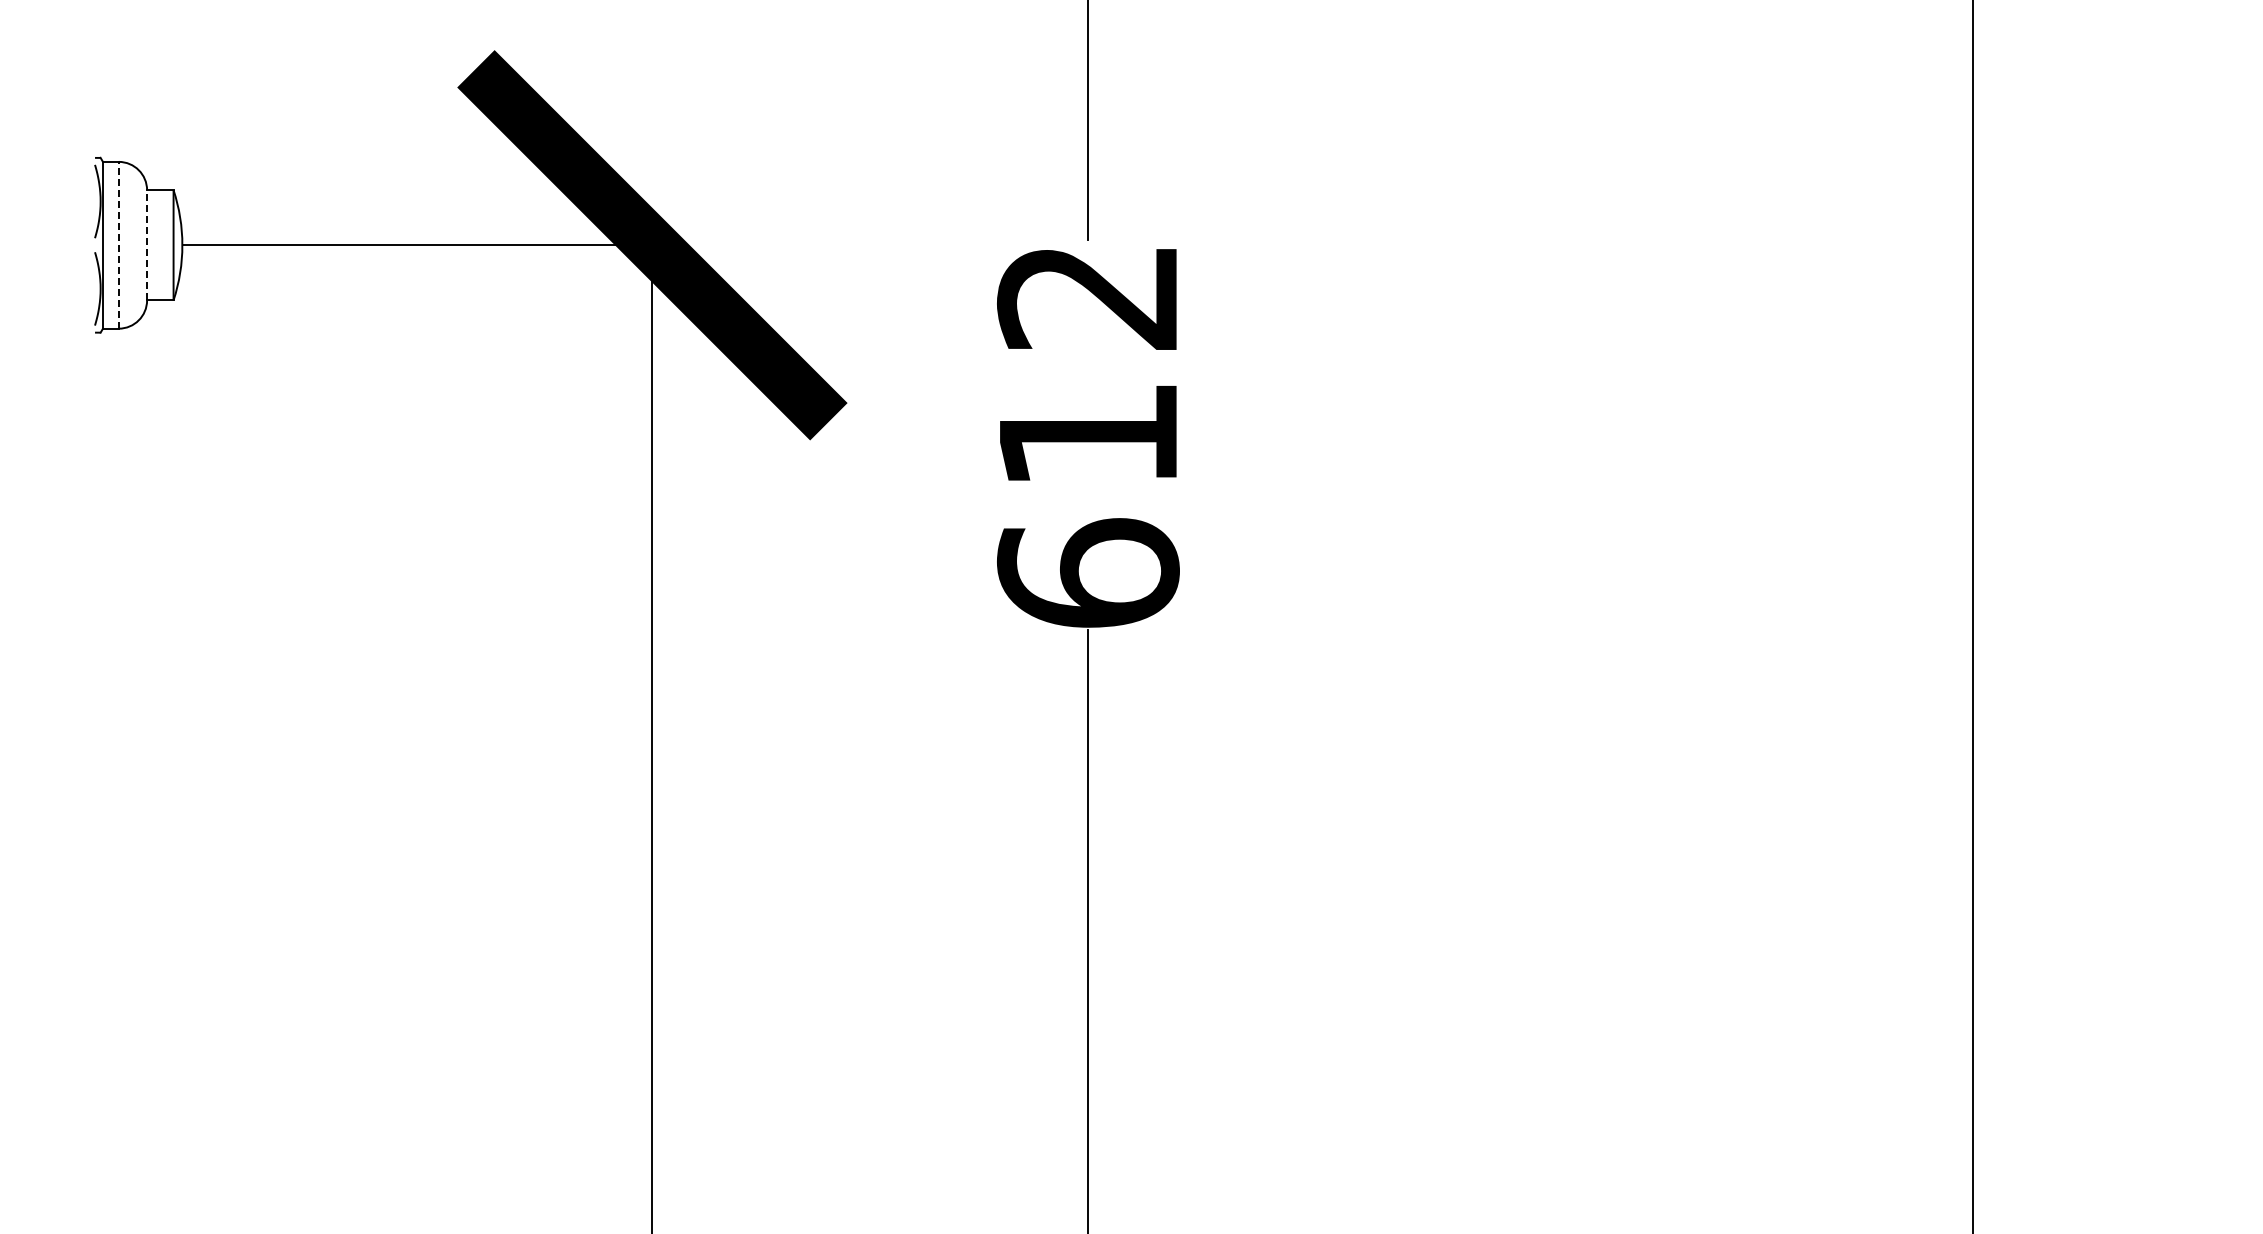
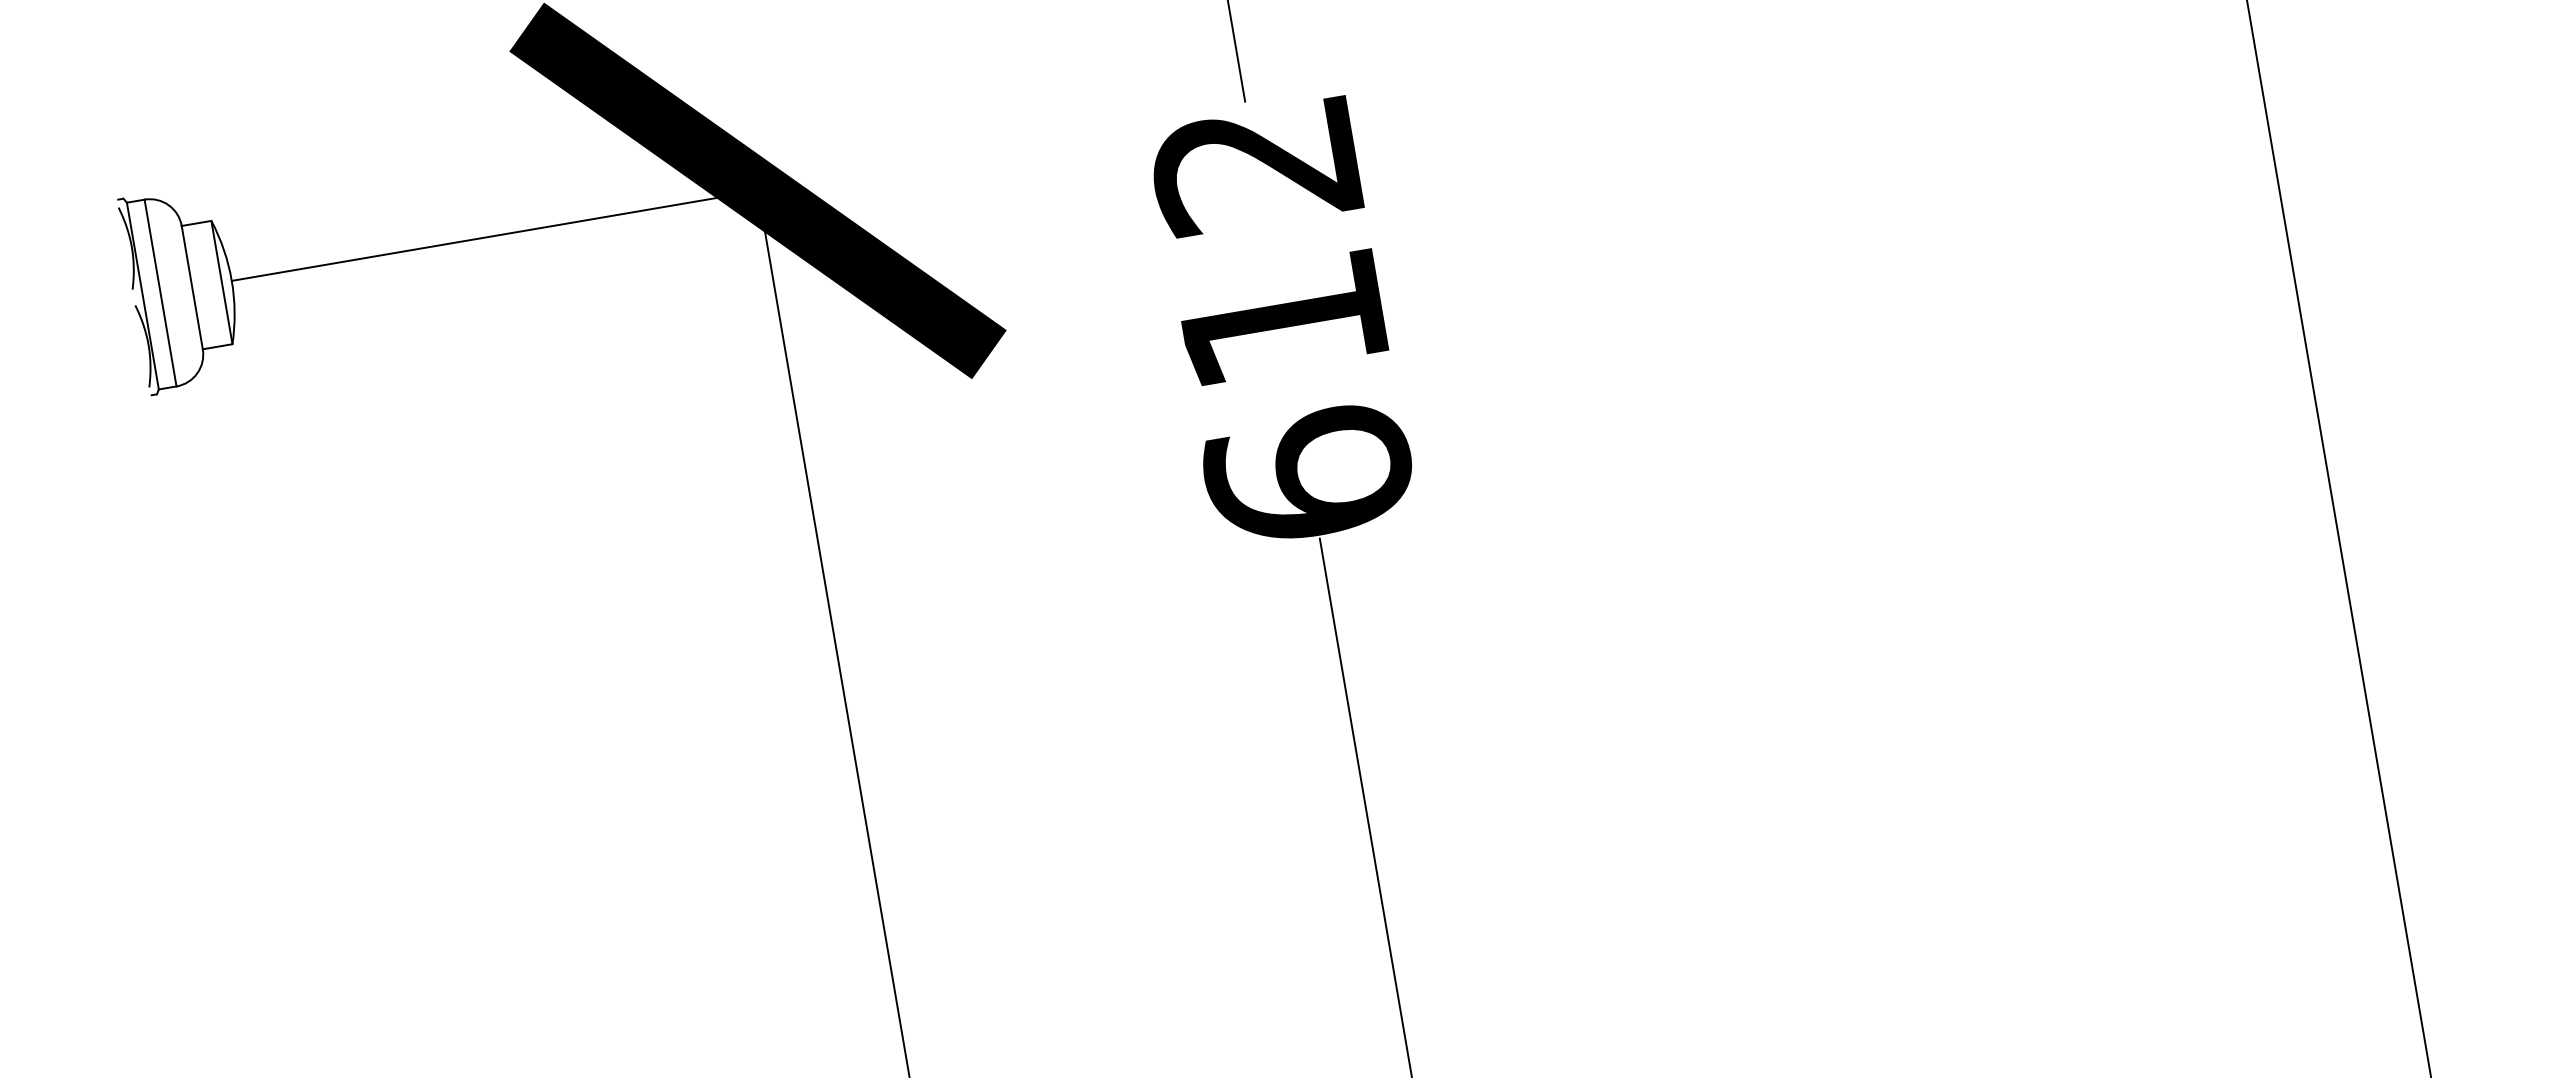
line: (118, 244) -> (160, 292), dashed -> solid
line: (147, 244) -> (192, 286), dashed -> solid

